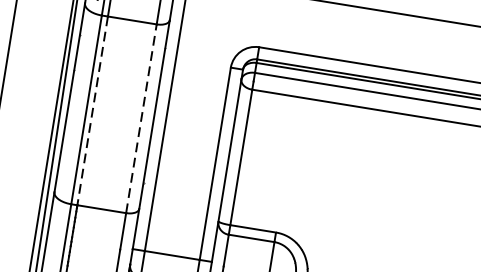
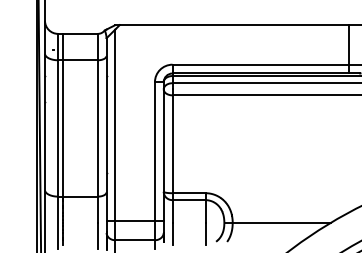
line: (92, 110) -> (62, 128), dashed -> solid
line: (141, 117) -> (97, 127), dashed -> solid

